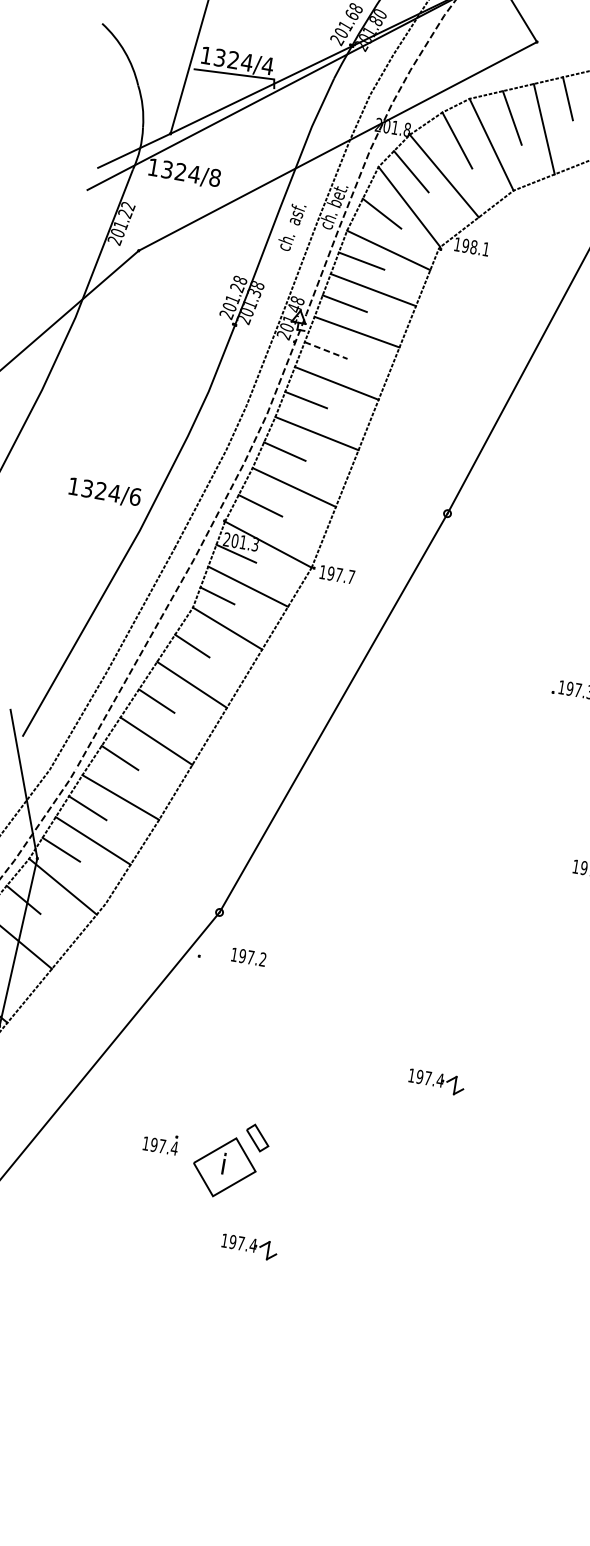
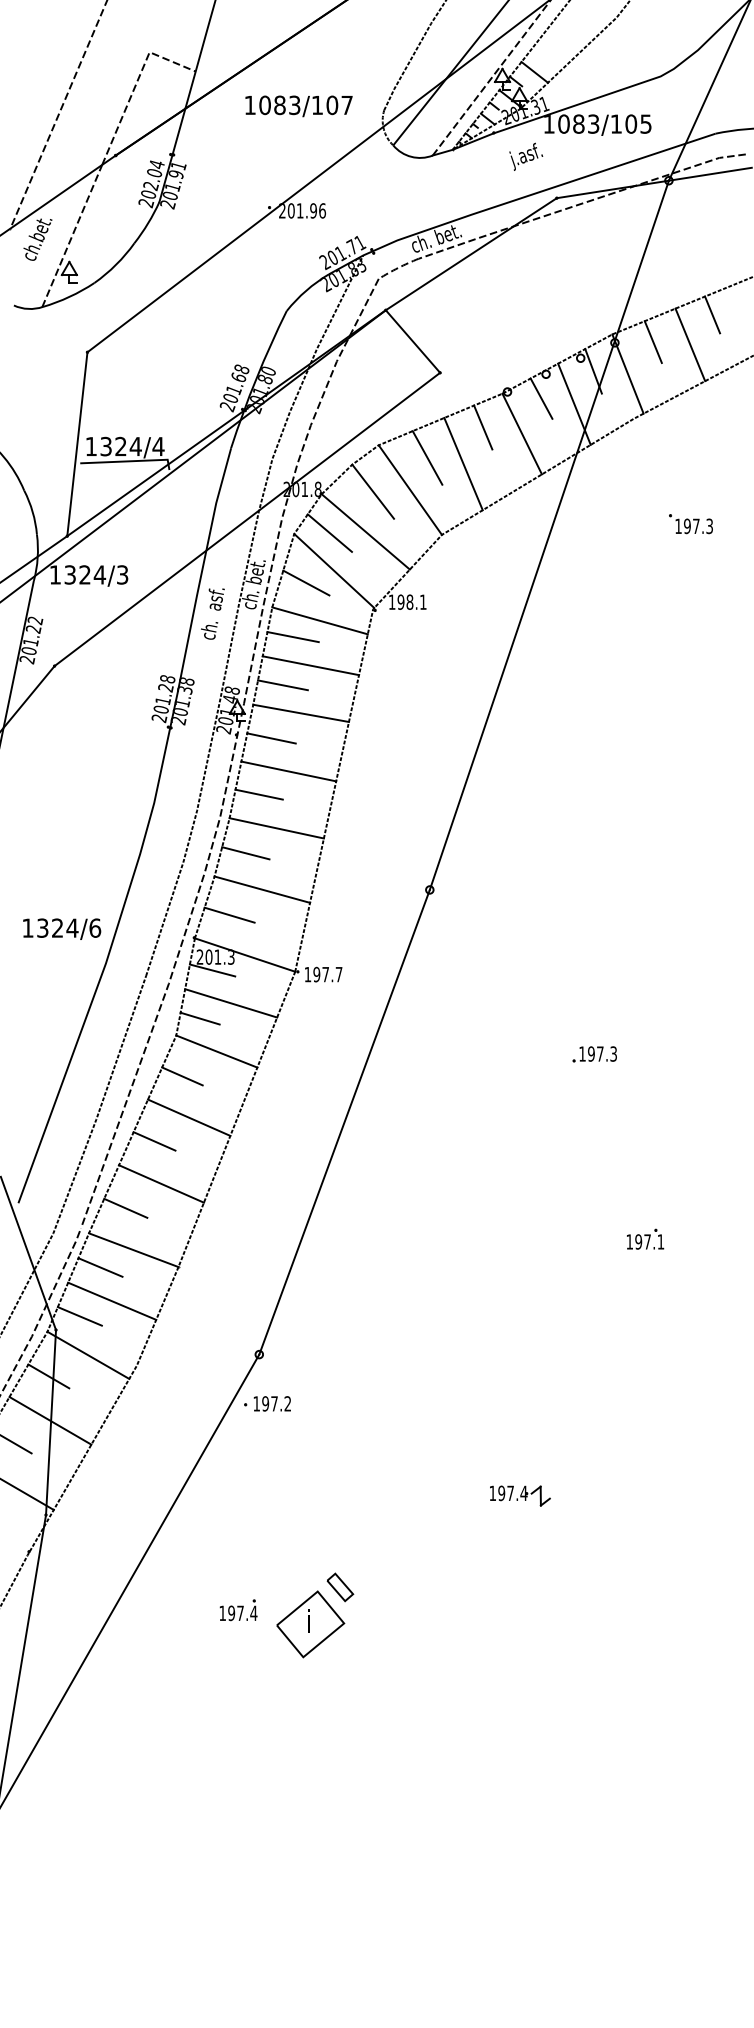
text: (215, 177) -> (122, 574), 1324/8 -> 1324/3
line: (326, 350) -> (271, 738), dashed -> solid
text: (248, 956) -> (271, 1403), moved
part: (249, 1246) -> (351, 1704), removed

